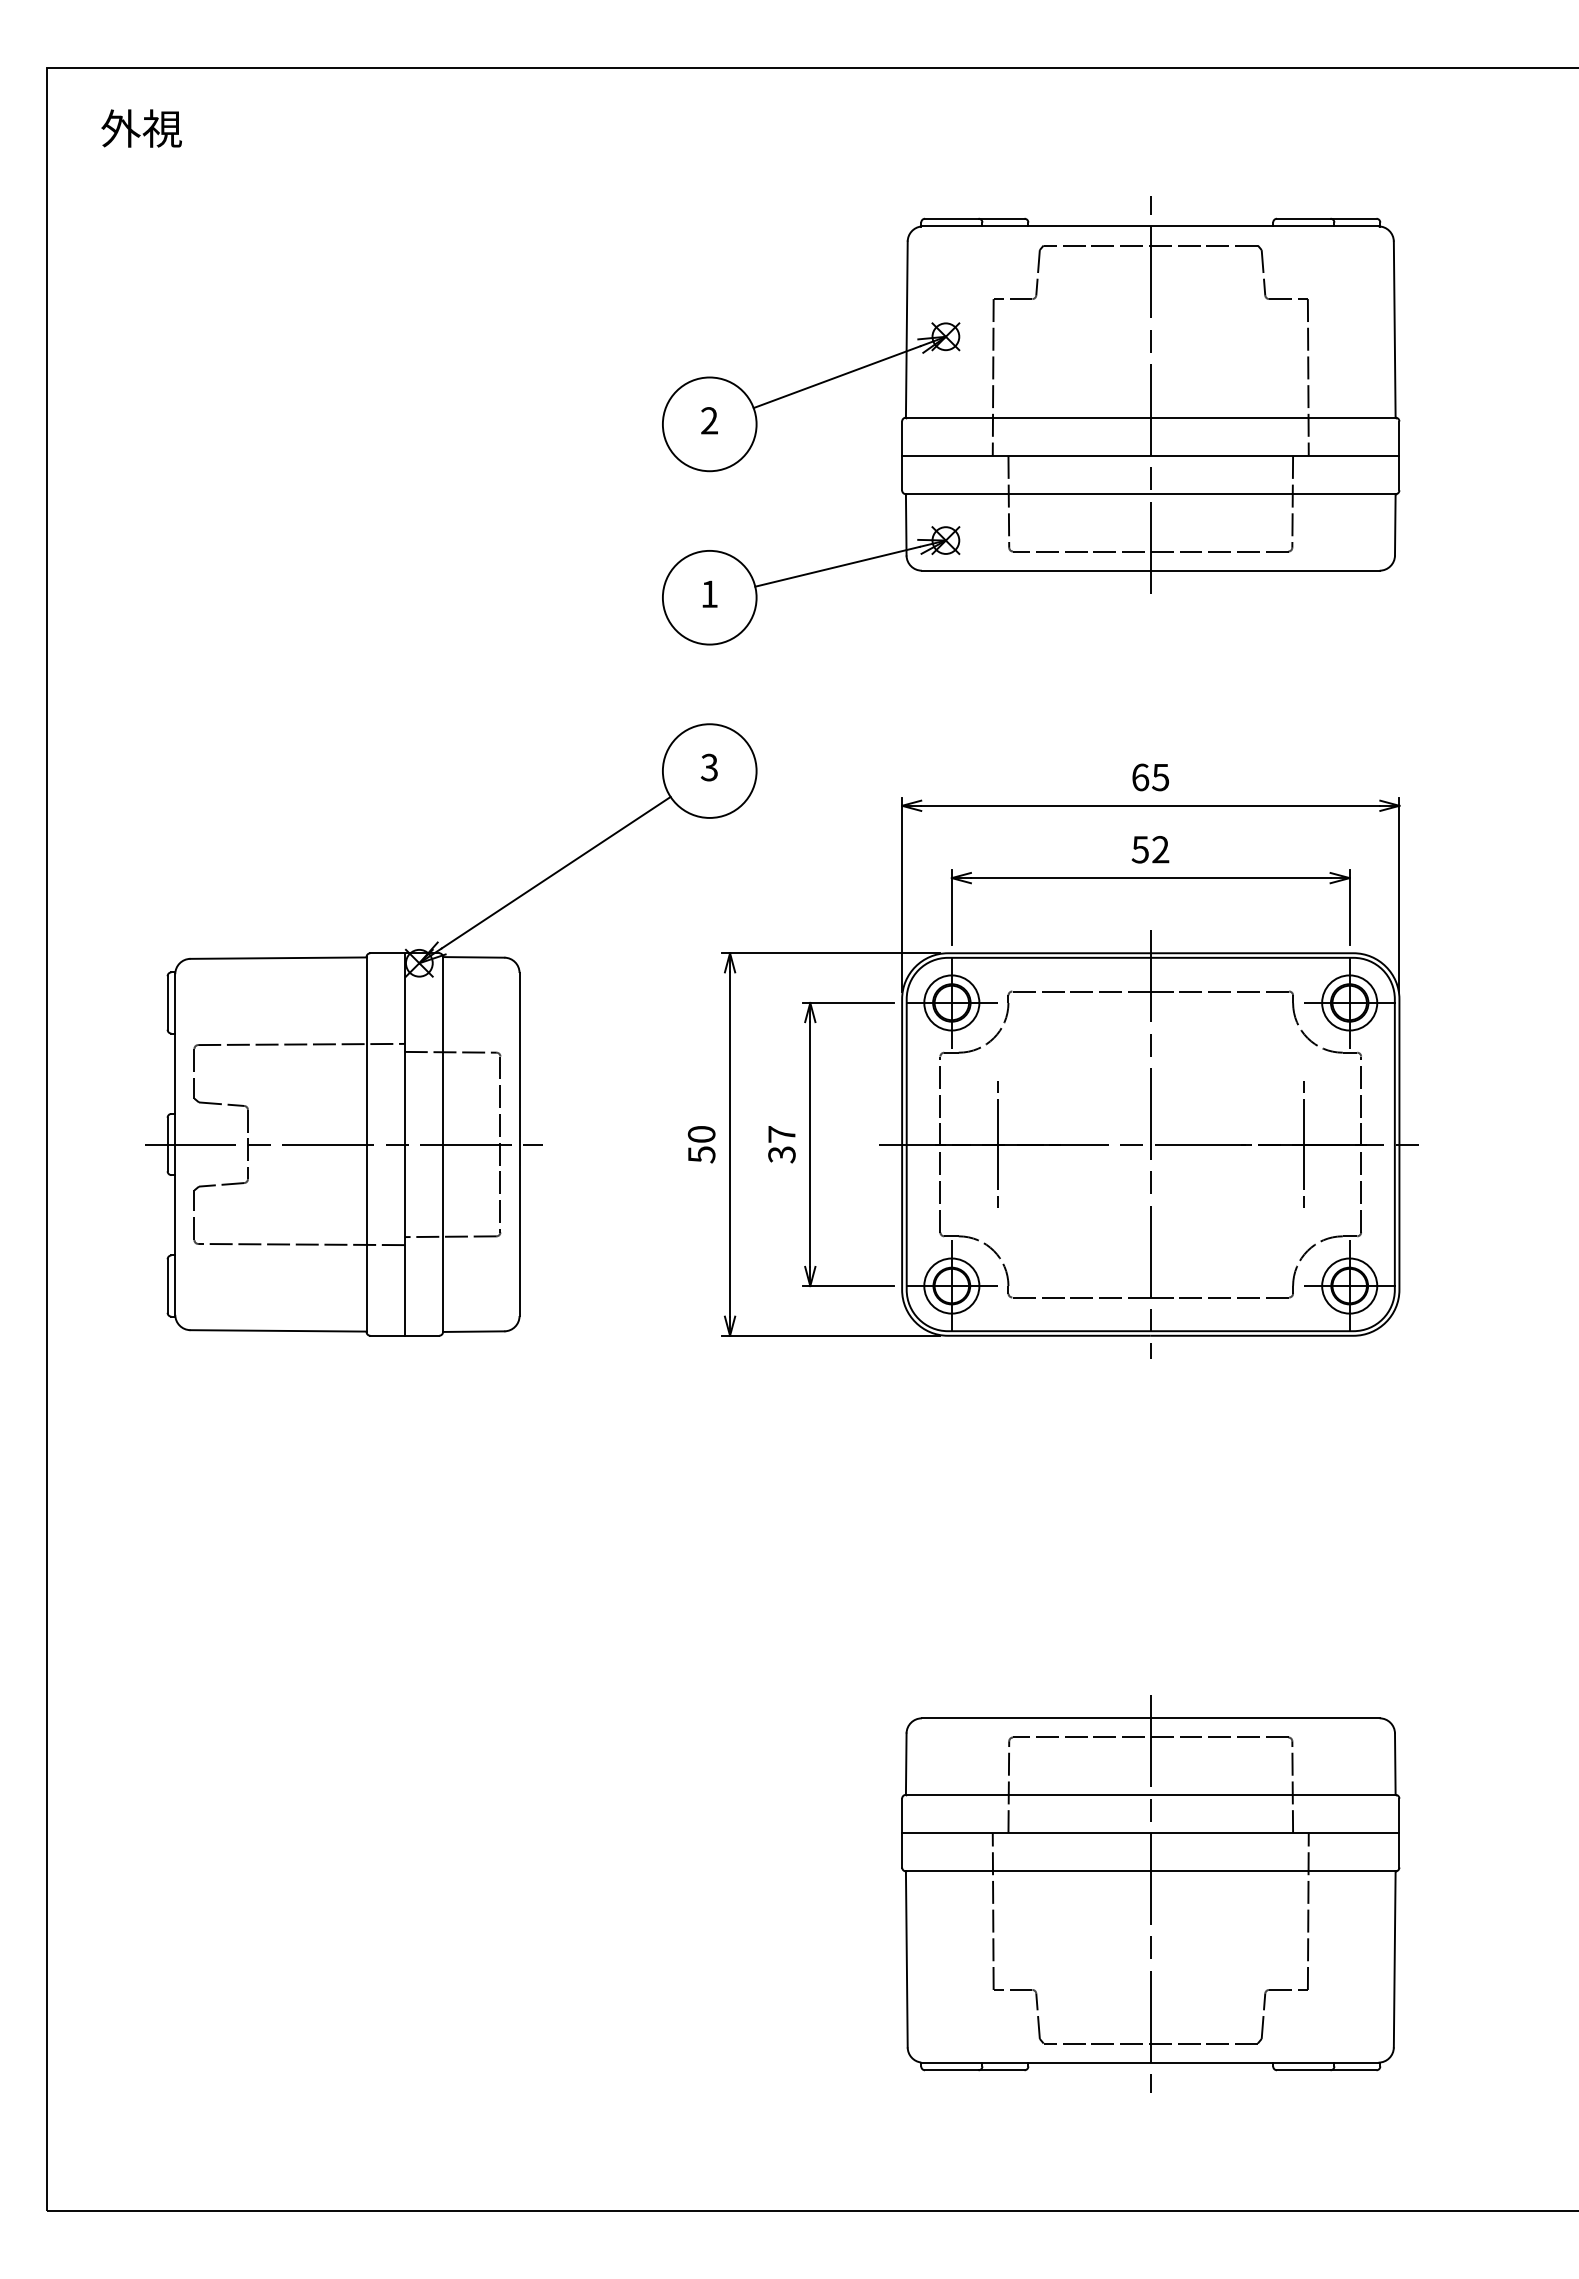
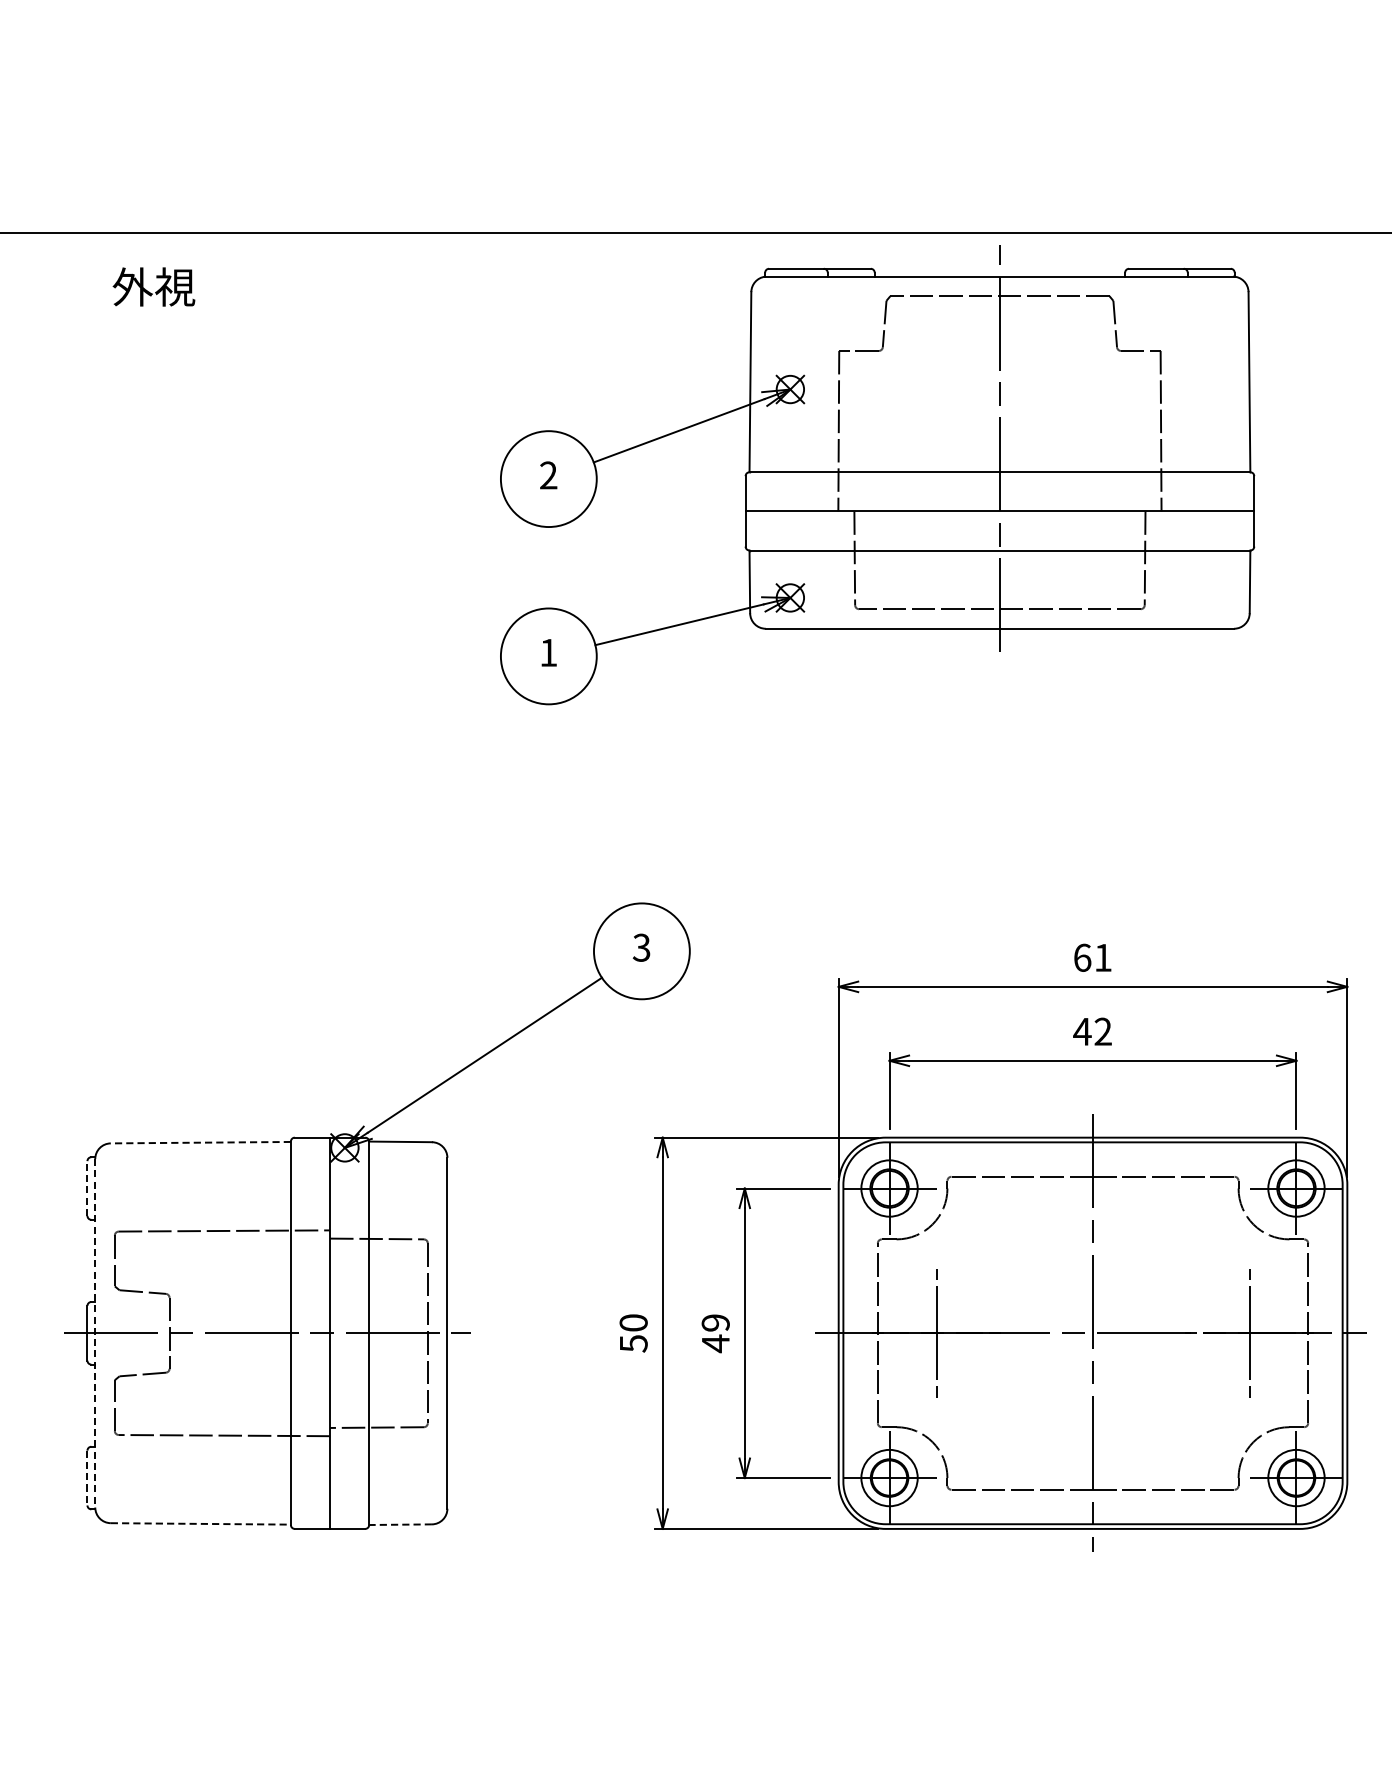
text: (141, 128) -> (153, 286), moved
part: (1031, 420) -> (877, 475), moved
text: (1160, 777) -> (1102, 957), 65 -> 61
text: (1140, 849) -> (1082, 1031), 52 -> 42
line: (278, 958) -> (200, 1143), solid -> dashed
line: (167, 1002) -> (87, 1188), solid -> dashed
text: (781, 1144) -> (715, 1333), 37 -> 49
line: (175, 1145) -> (95, 1334), solid -> dashed
line: (167, 1286) -> (87, 1478), solid -> dashed
line: (279, 1330) -> (201, 1523), solid -> dashed
line: (473, 1331) -> (400, 1524), solid -> dashed

